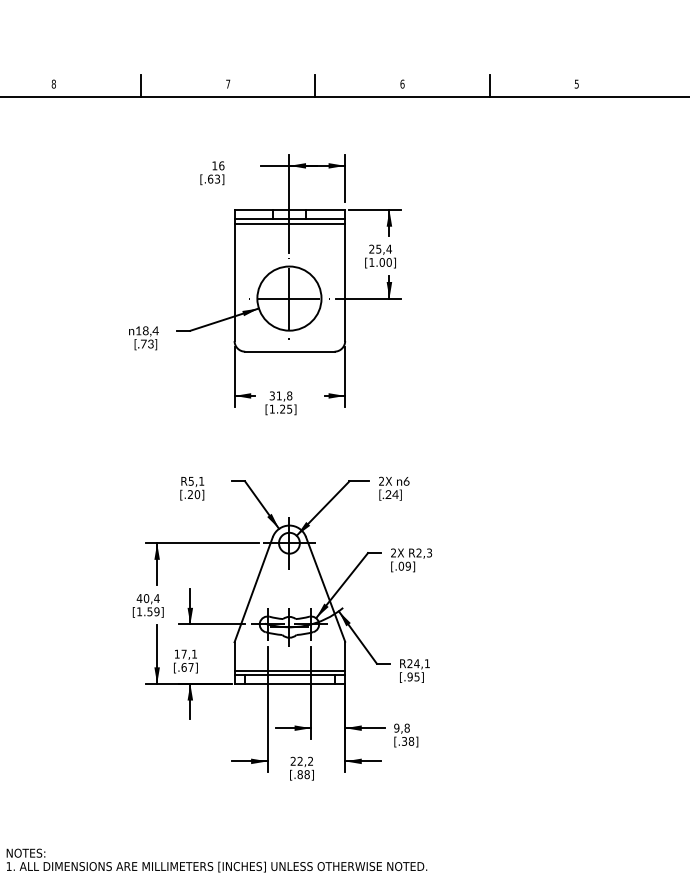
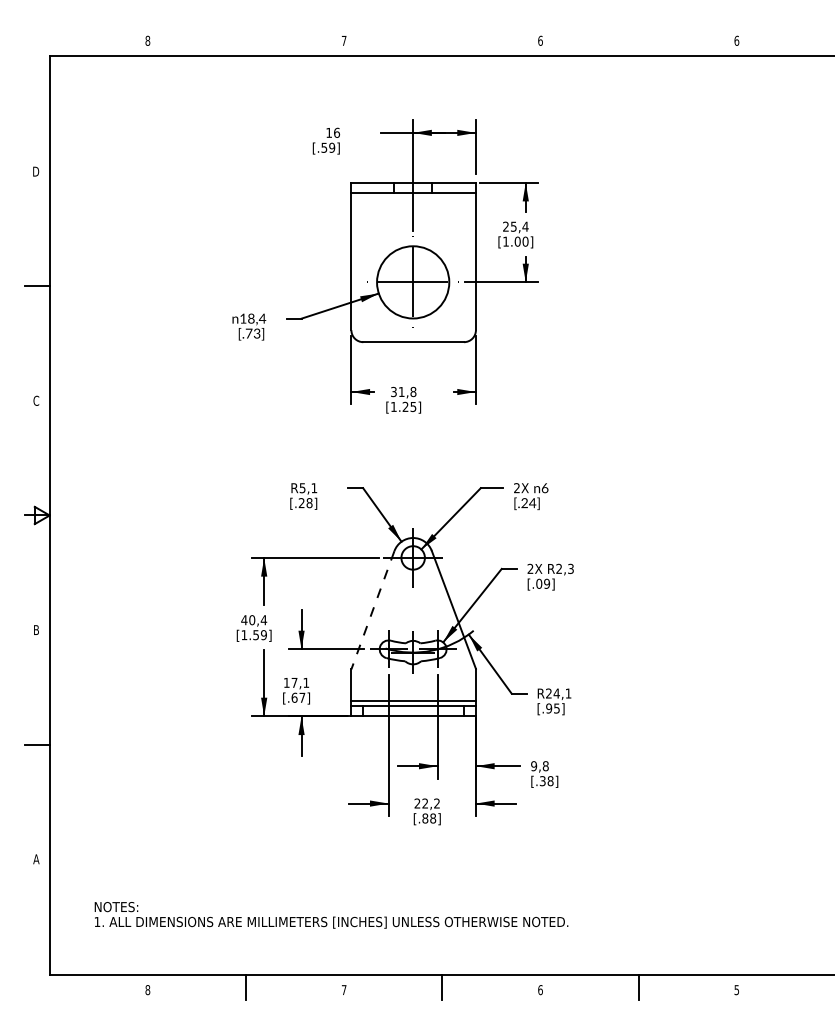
text: (576, 83) -> (736, 40), 5 -> 6
line: (141, 85) -> (246, 42), removed
line: (315, 85) -> (442, 42), removed
line: (489, 85) -> (638, 42), removed
text: (214, 178) -> (328, 147), [.63] -> [.59]
line: (289, 224) -> (413, 198), removed
text: (197, 494) -> (309, 502), [.20] -> [.28]
line: (253, 589) -> (372, 610), solid -> dashed

